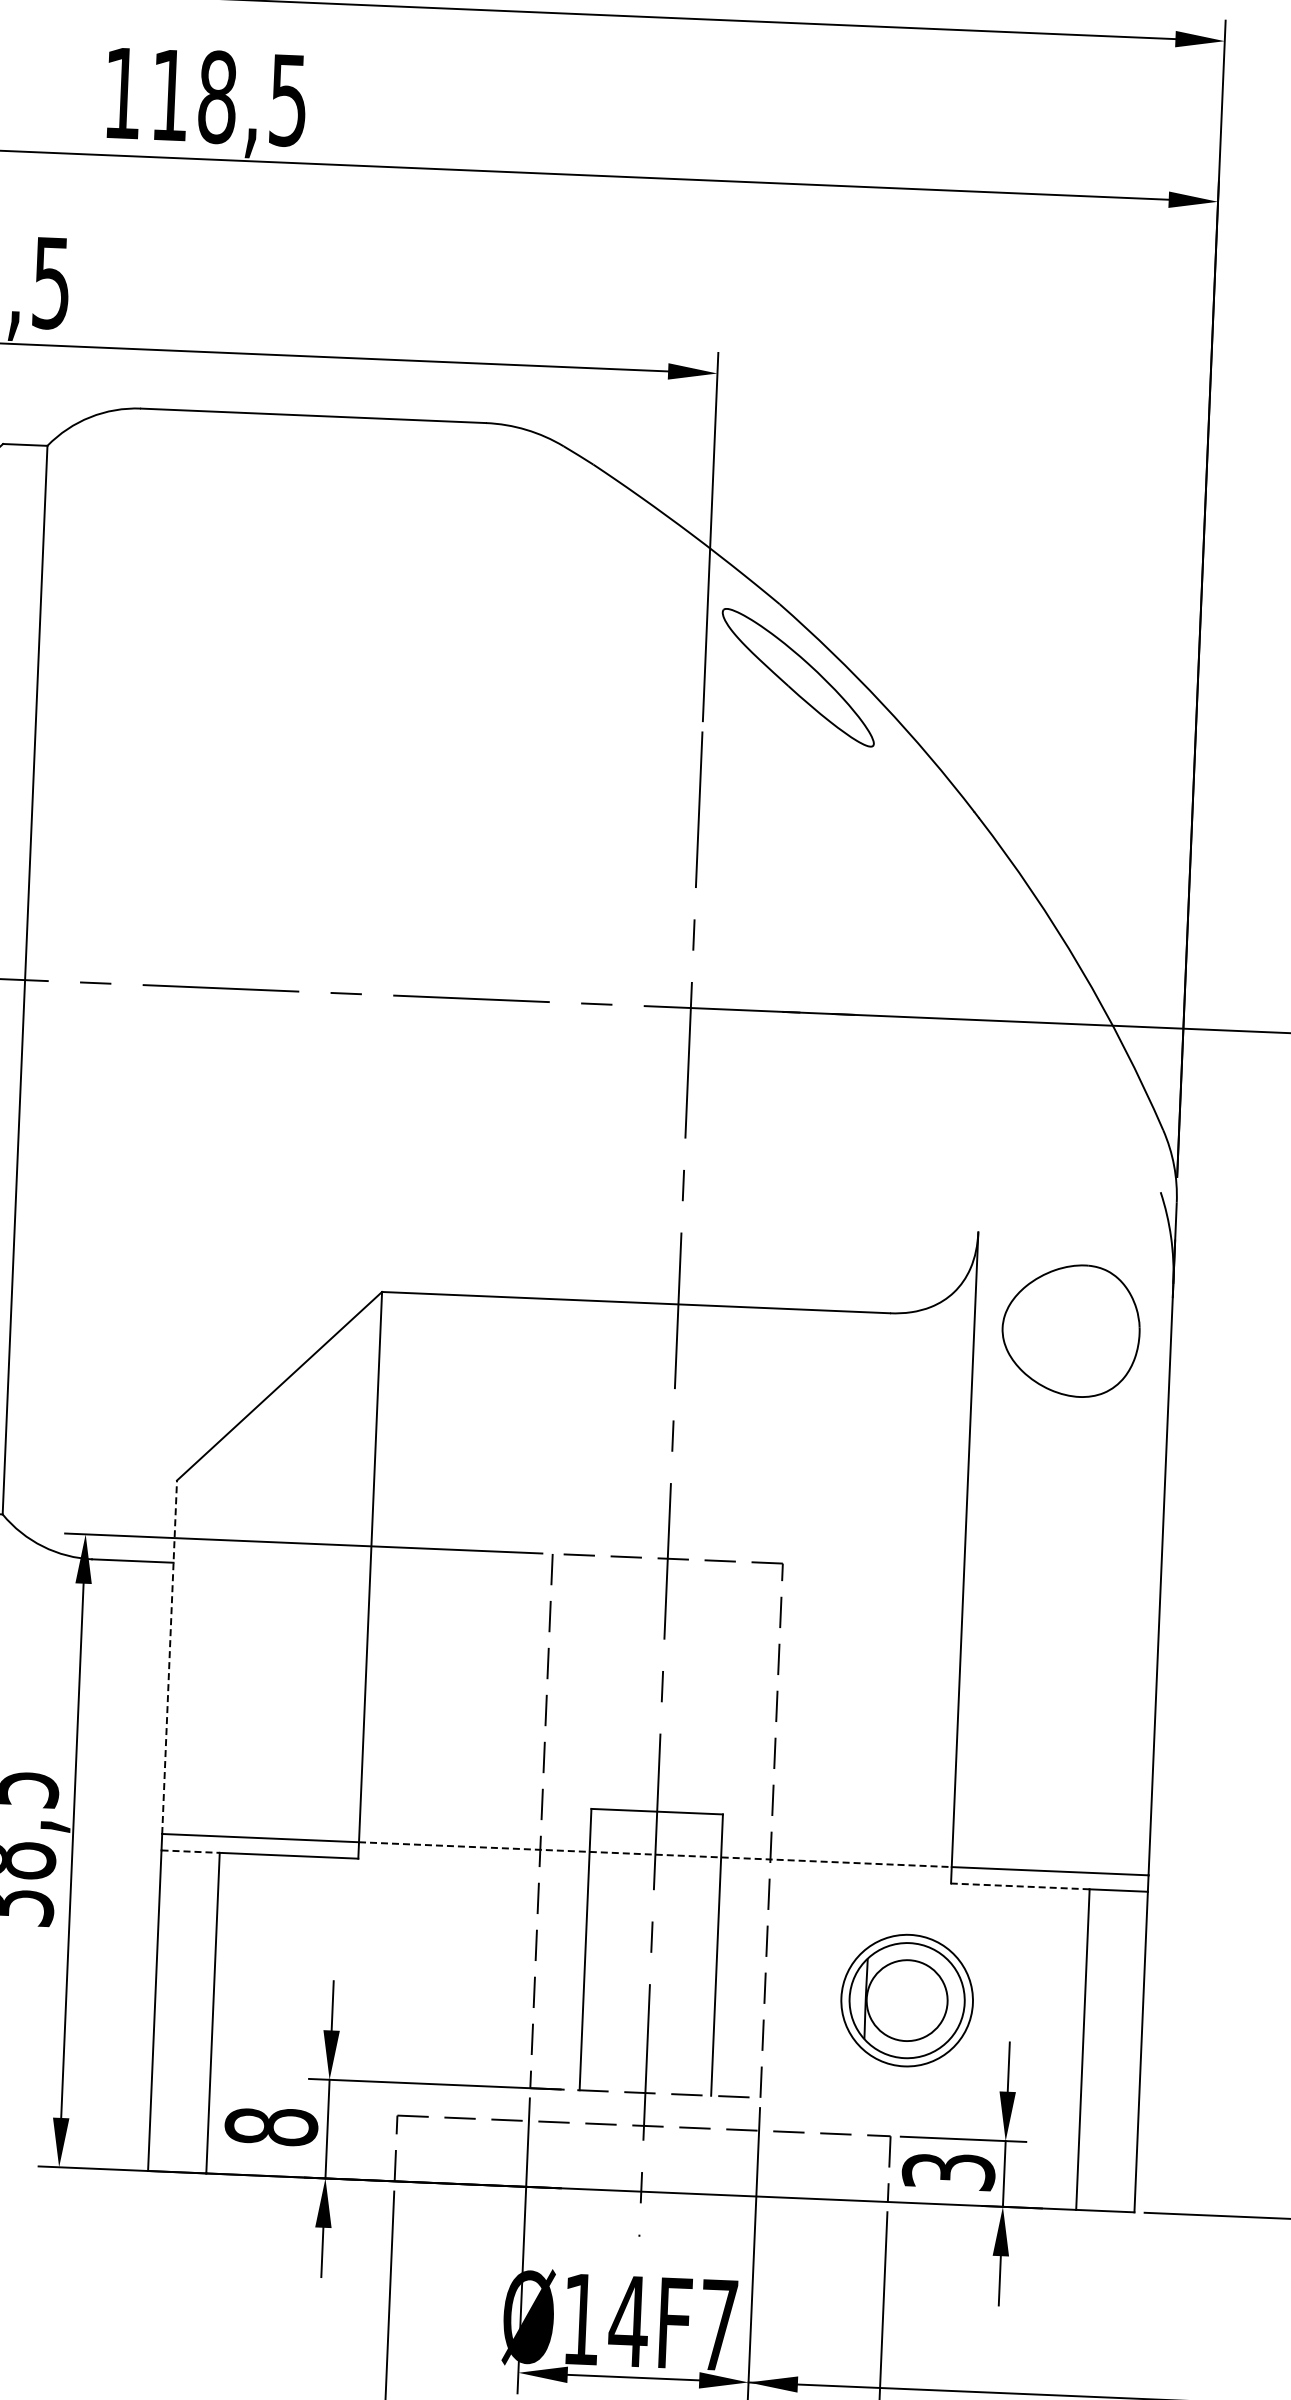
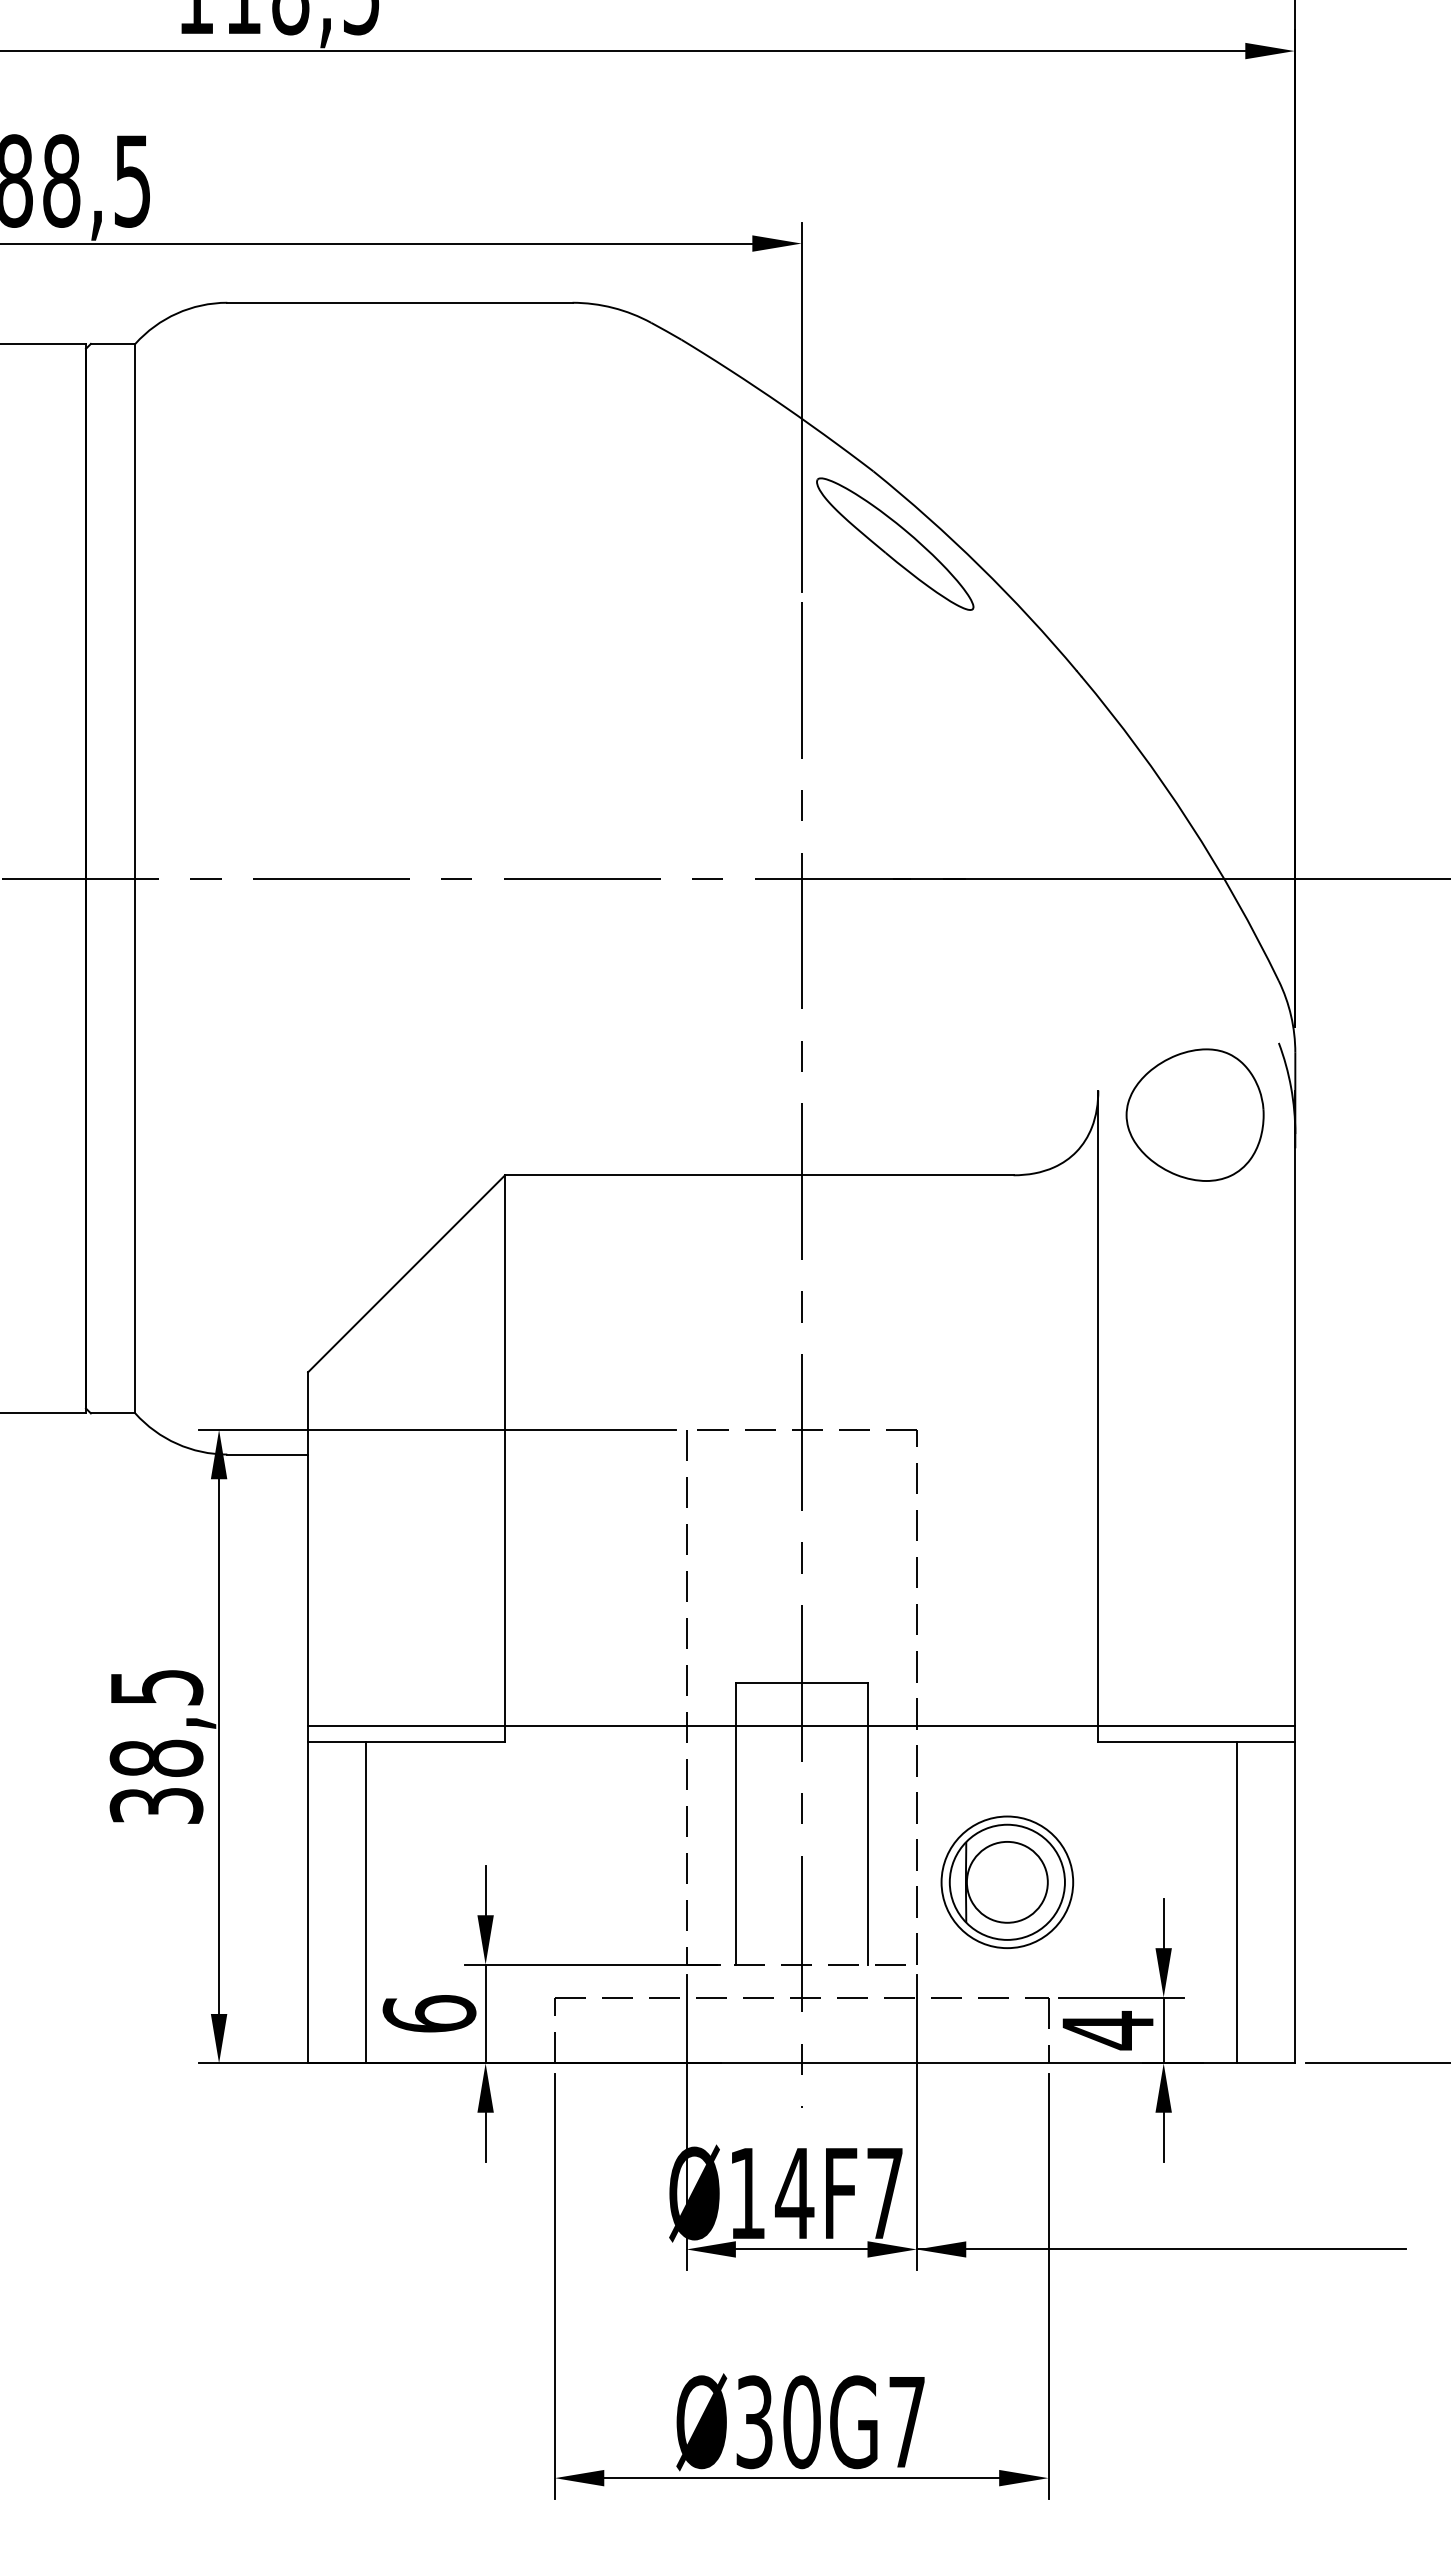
part: (1070, 1330) -> (1194, 1114), moved
line: (169, 1657) -> (308, 1549), dashed -> solid
line: (190, 1851) -> (337, 1742), dashed -> solid
line: (655, 1855) -> (801, 1726), dashed -> solid
line: (1020, 1886) -> (1167, 1742), dashed -> solid
part: (907, 1999) -> (1007, 1881), moved
text: (271, 2126) -> (429, 2013), 8 -> 6
text: (948, 2171) -> (1107, 2030), 3 -> 4

